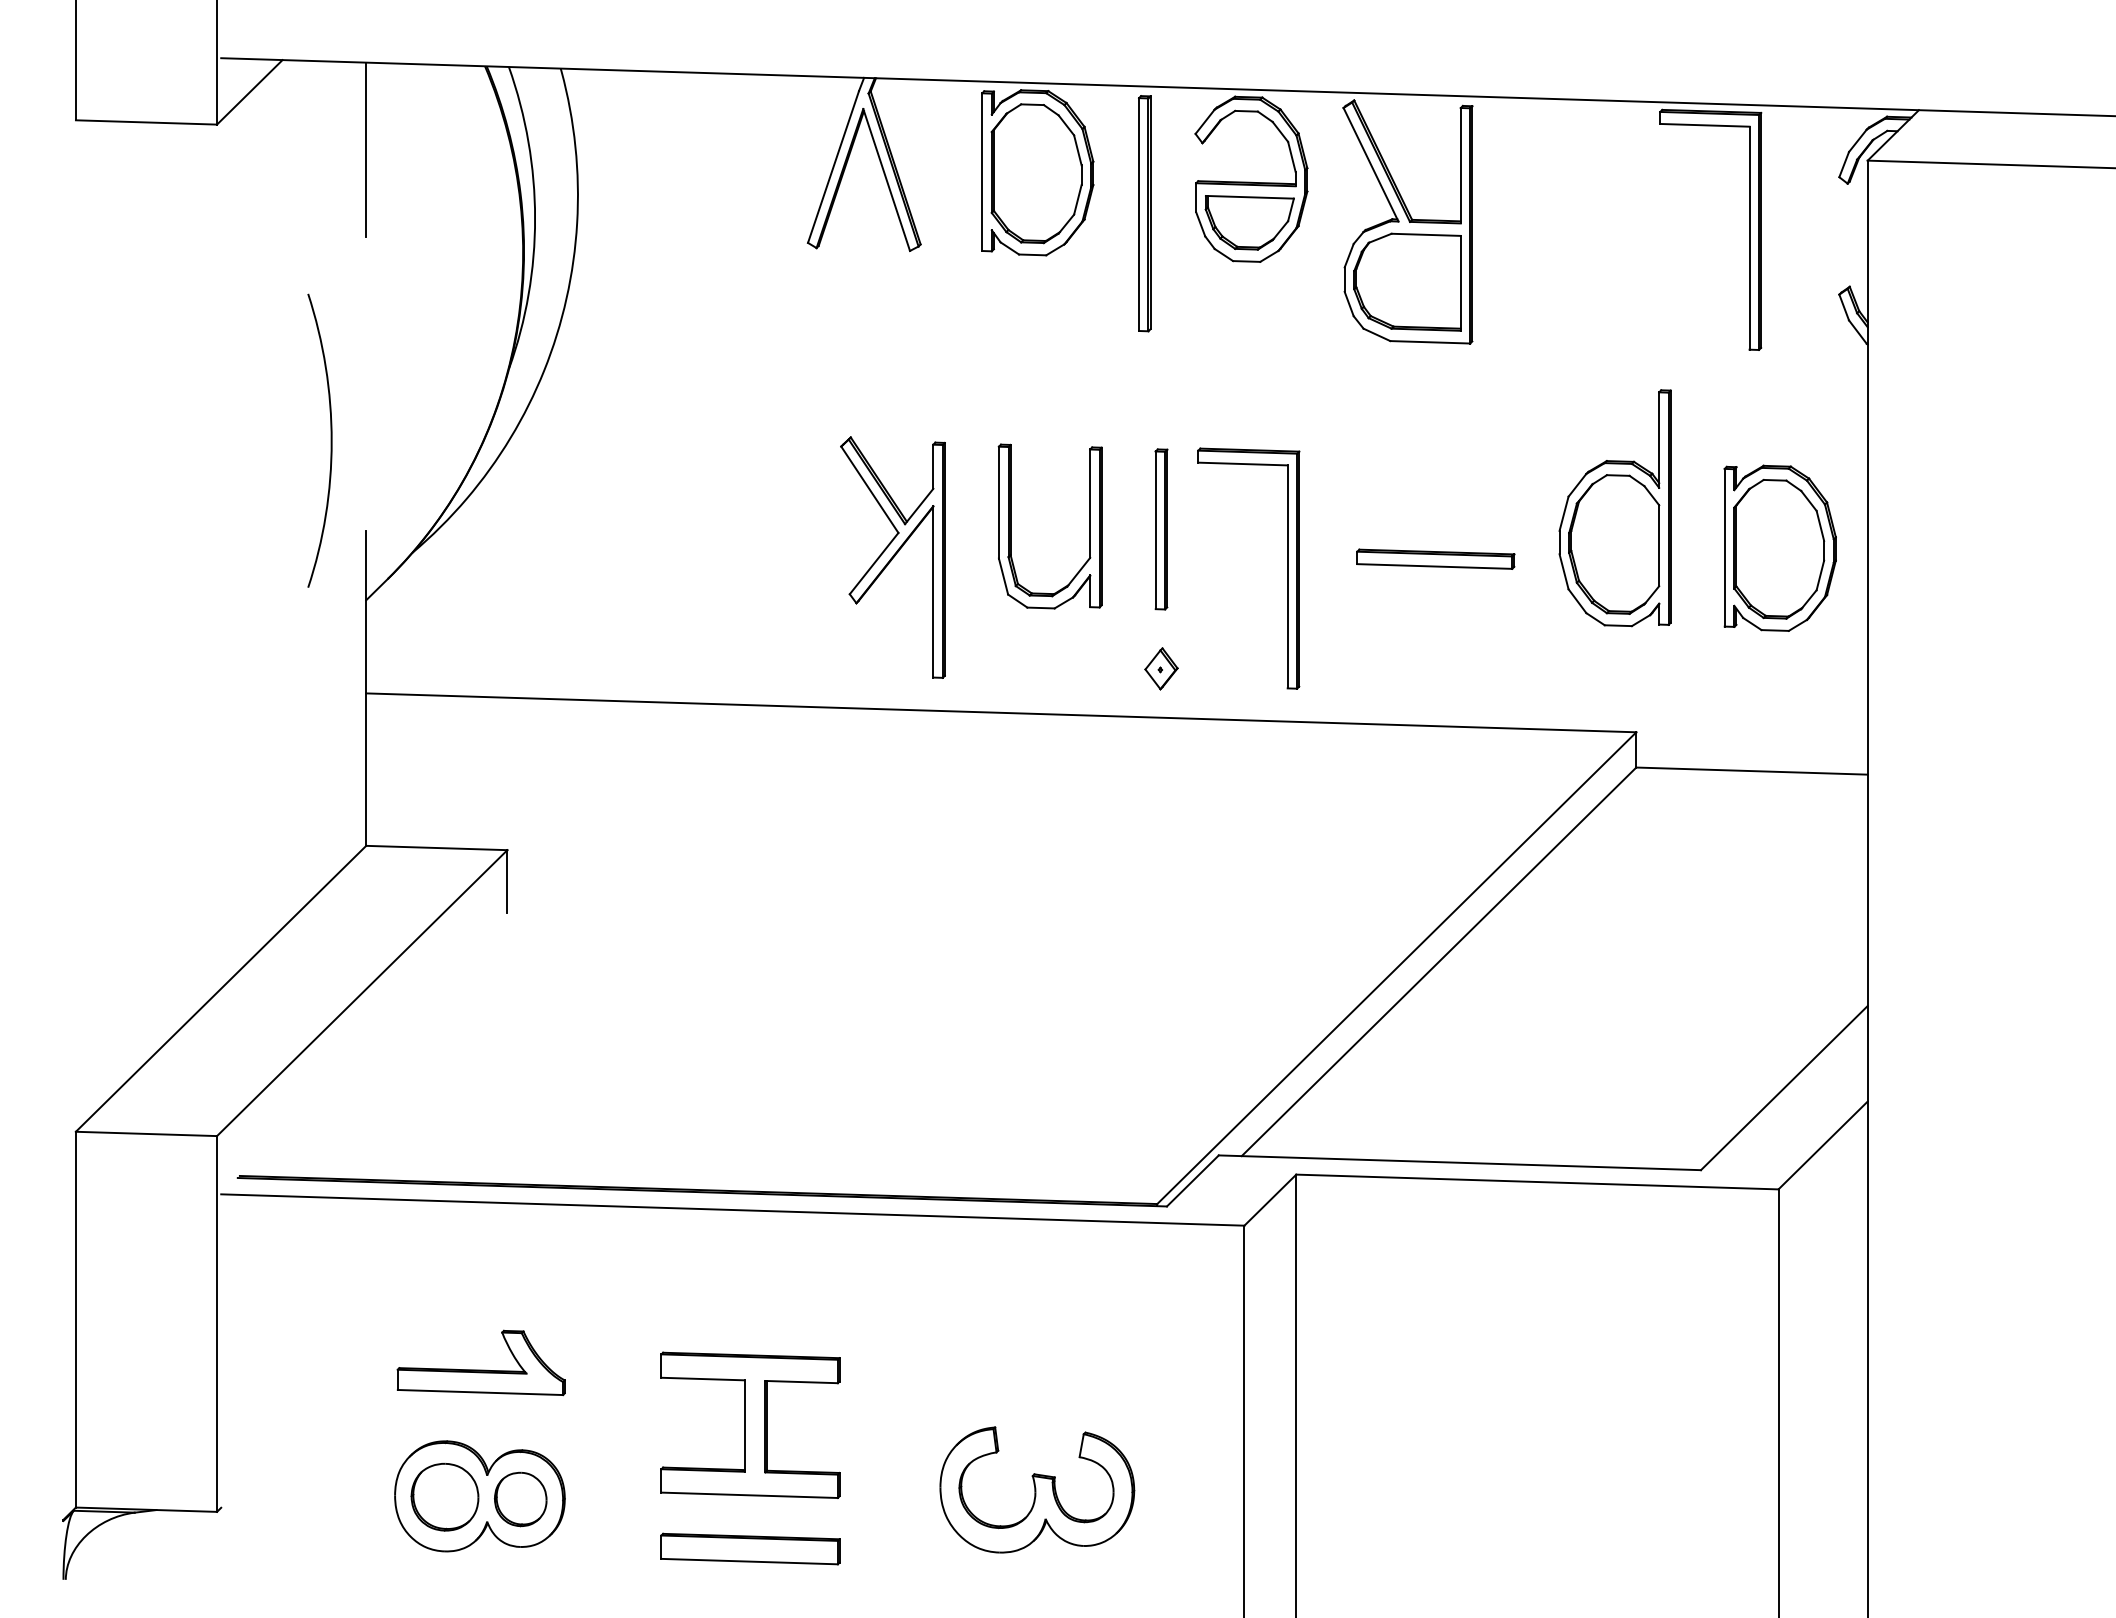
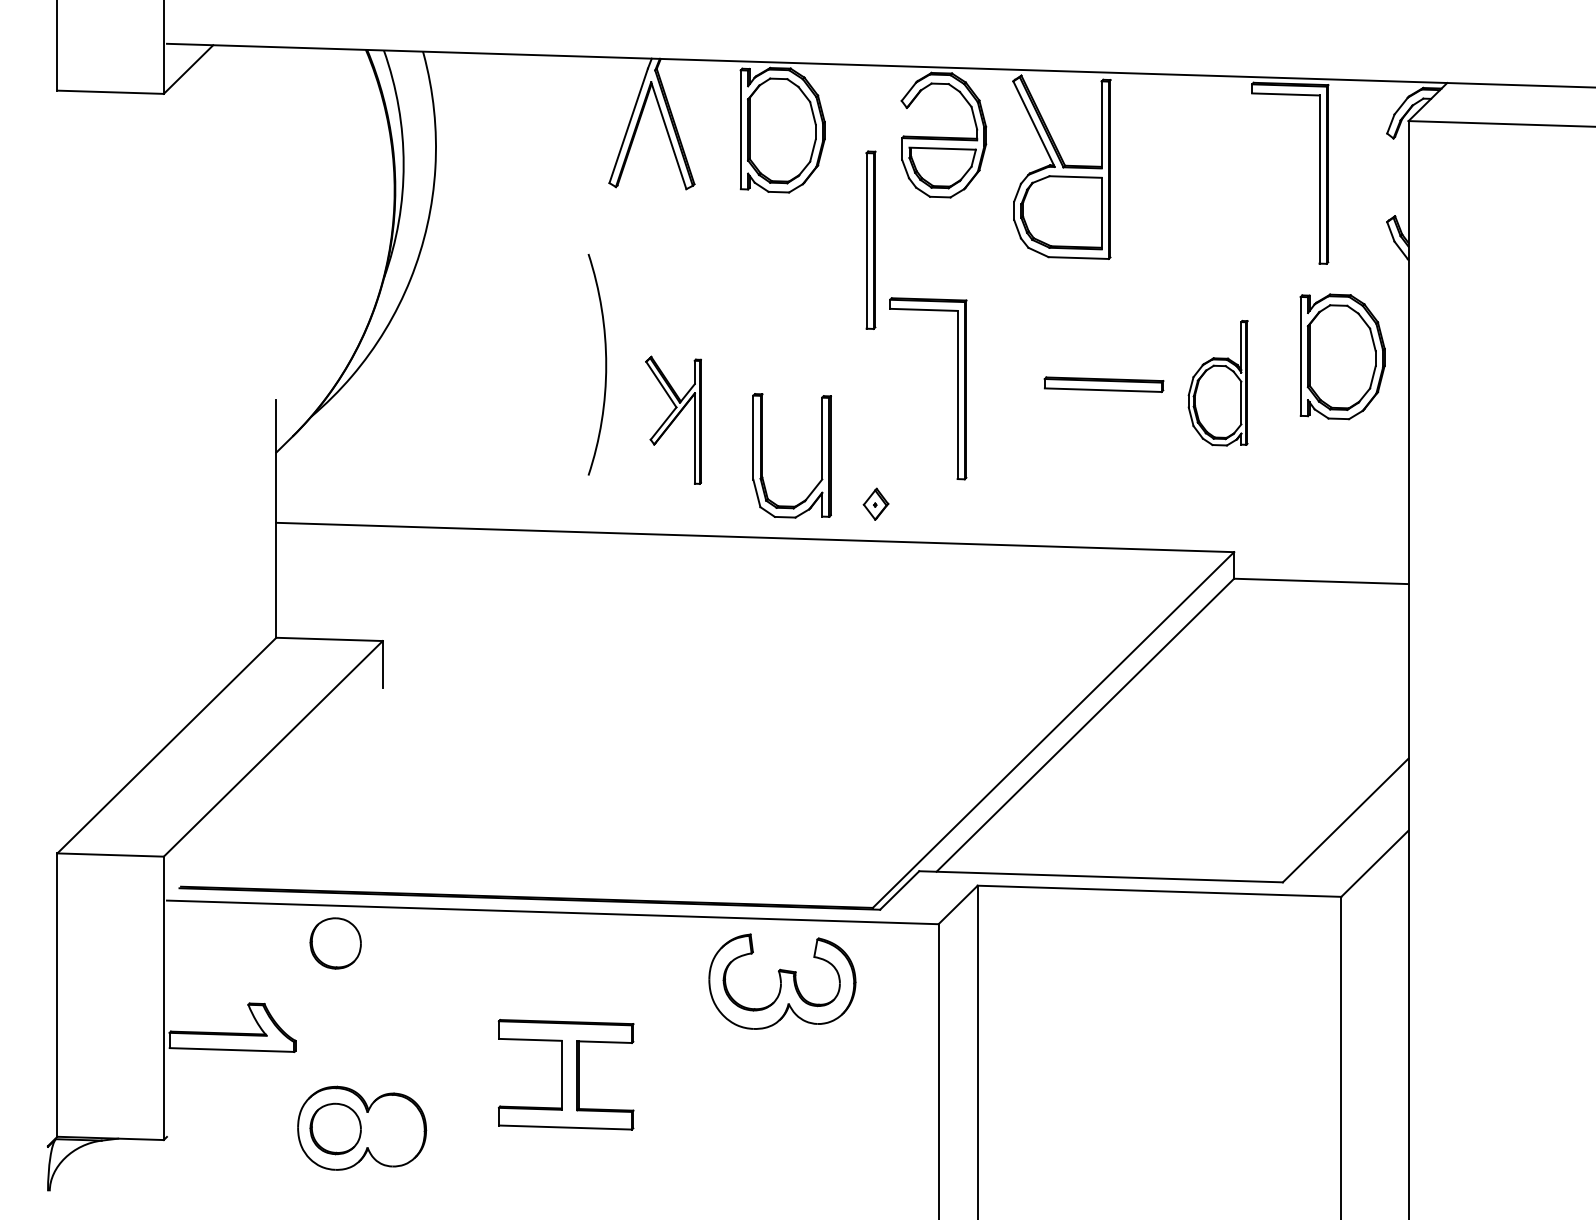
line: (366, 149) -> (276, 112), removed
part: (1144, 213) -> (870, 240), moved
curve: (330, 440) -> (605, 364), moved
part: (1614, 508) -> (1217, 383), size x0.7
part: (1011, 526) -> (762, 455), moved
part: (1161, 529) -> (876, 399), removed
part: (1779, 547) -> (1342, 356), moved
part: (892, 557) -> (673, 420), size x0.7
part: (1435, 558) -> (1103, 384), moved
part: (1287, 568) -> (957, 388), moved
part: (444, 1250) -> (335, 942), added
part: (480, 1369) -> (232, 1032), moved
part: (1037, 1489) -> (782, 981), moved
part: (520, 1499) -> (392, 1130), removed
part: (750, 1548) -> (566, 1167), removed

